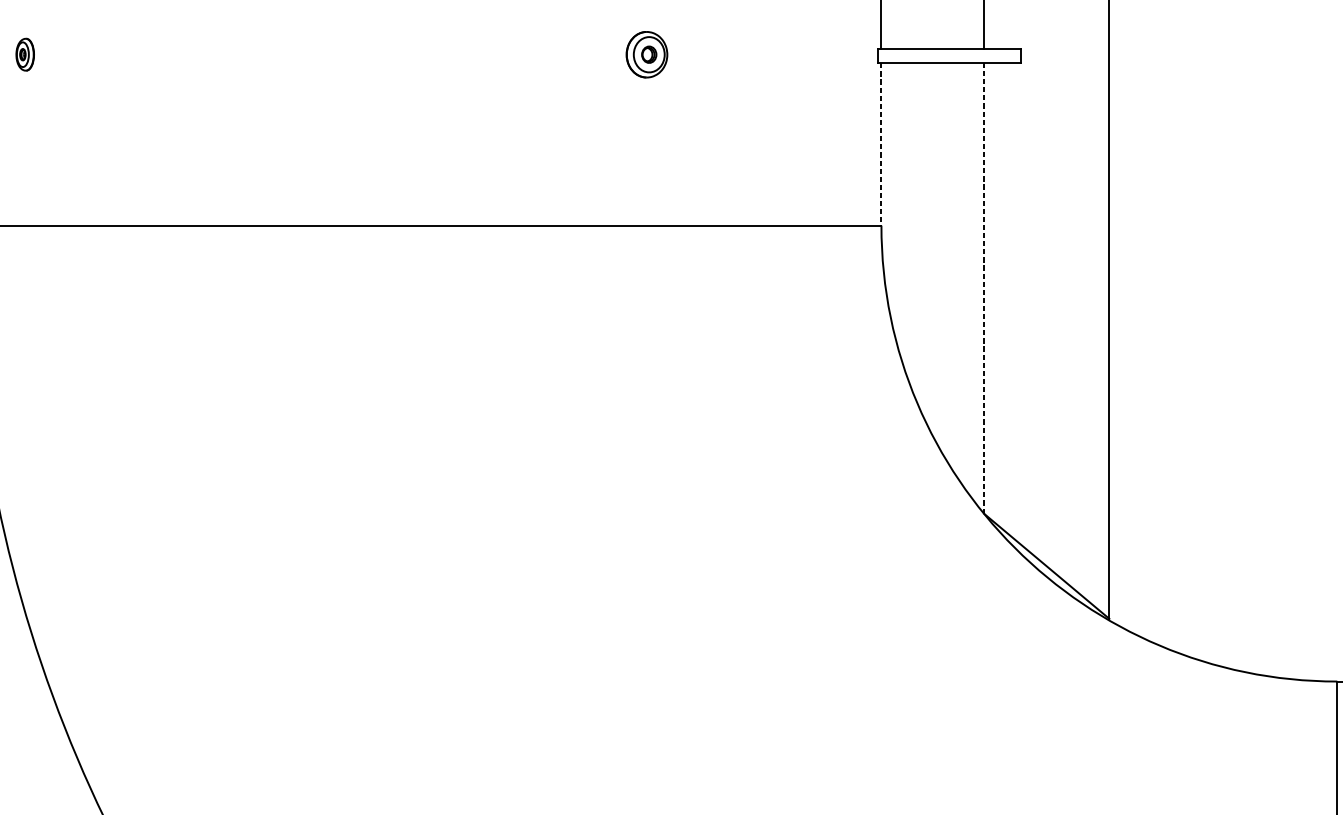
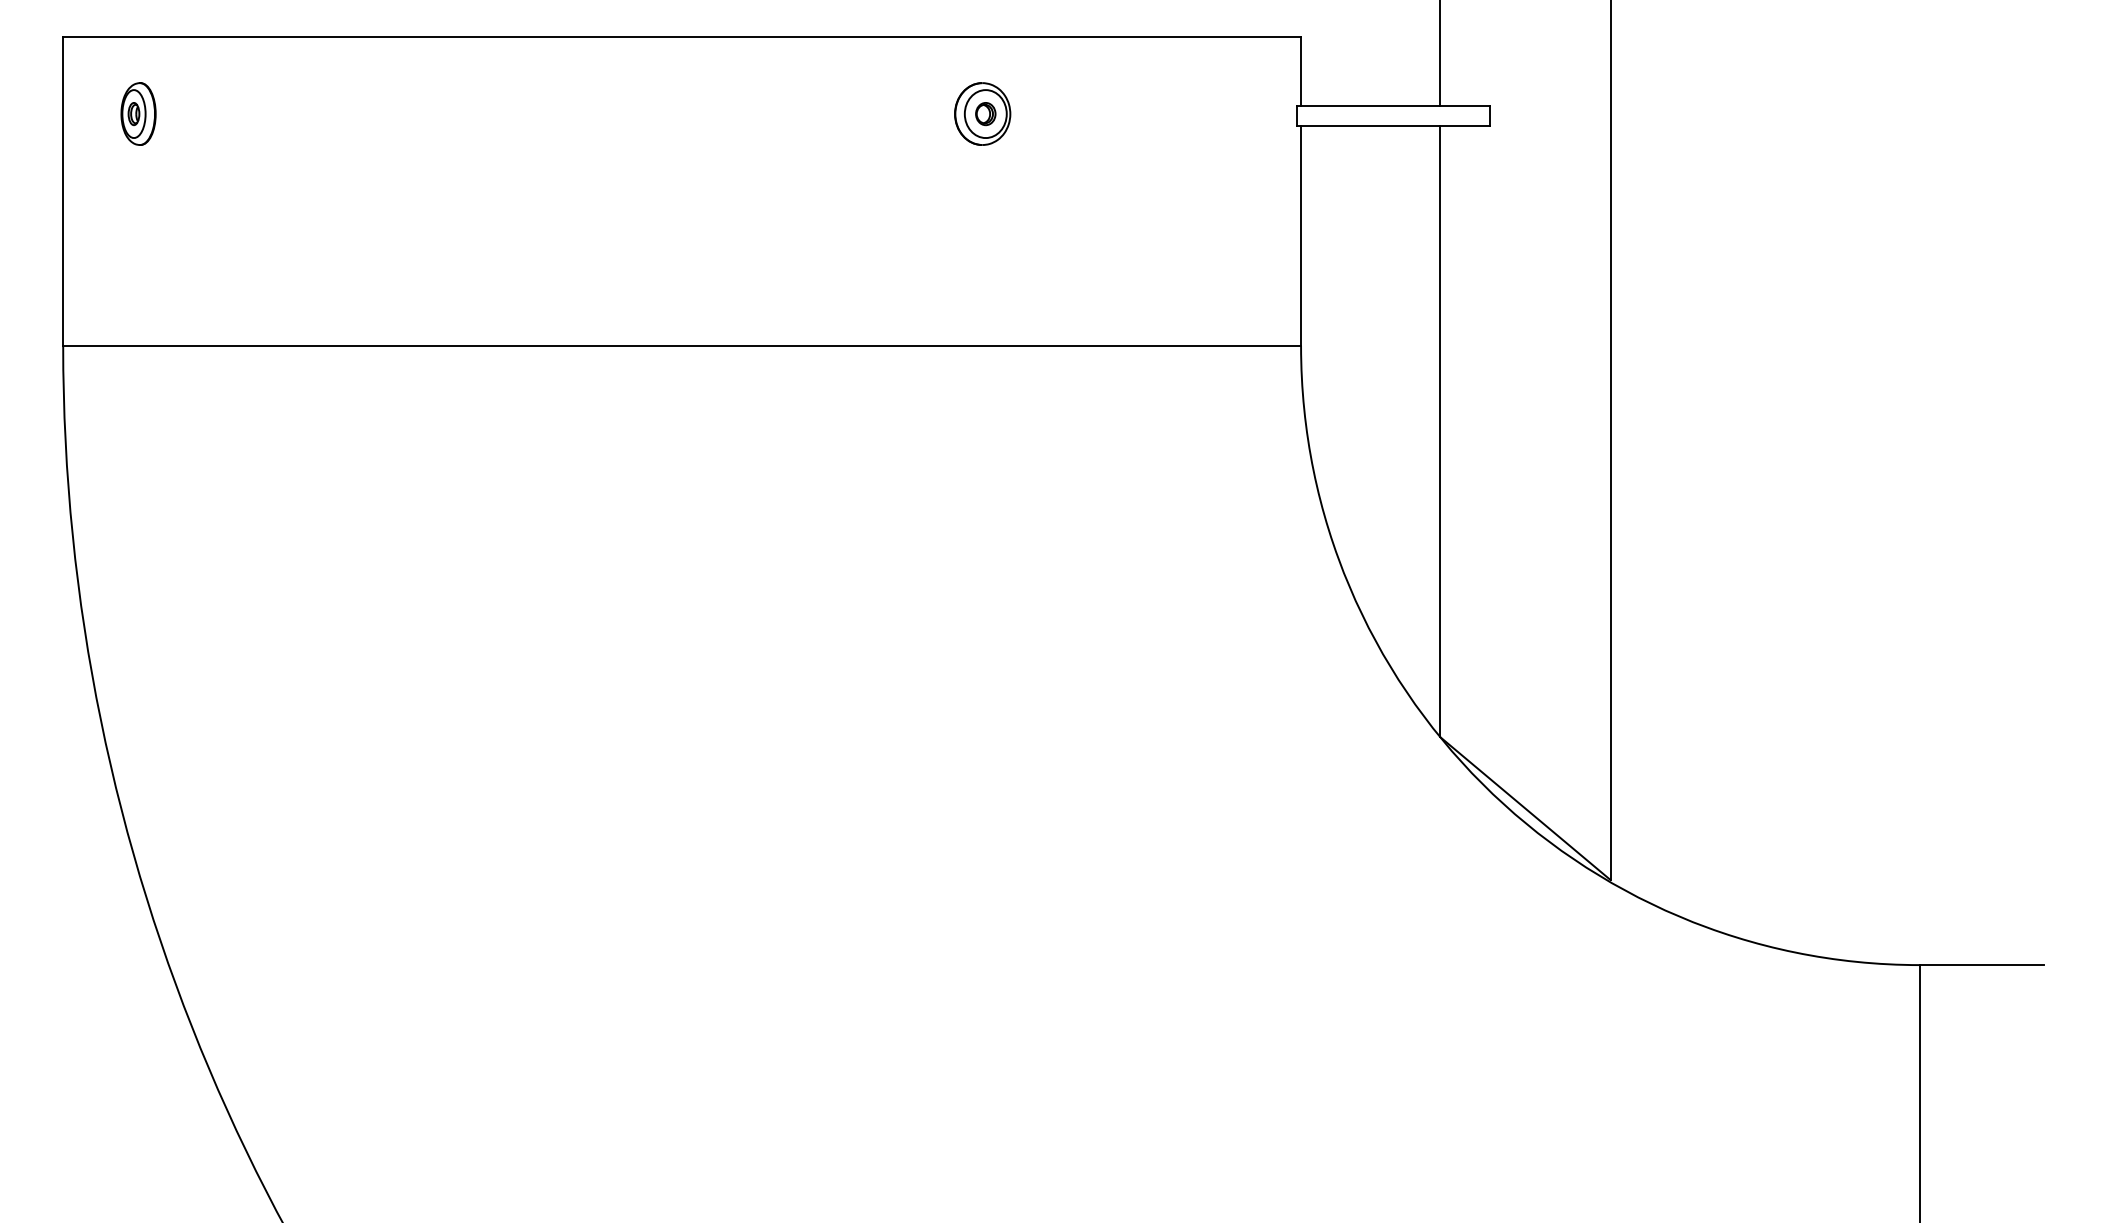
part: (25, 54) -> (138, 113), size x1.43
line: (881, 144) -> (1301, 236), dashed -> solid
line: (984, 288) -> (1440, 431), dashed -> solid

